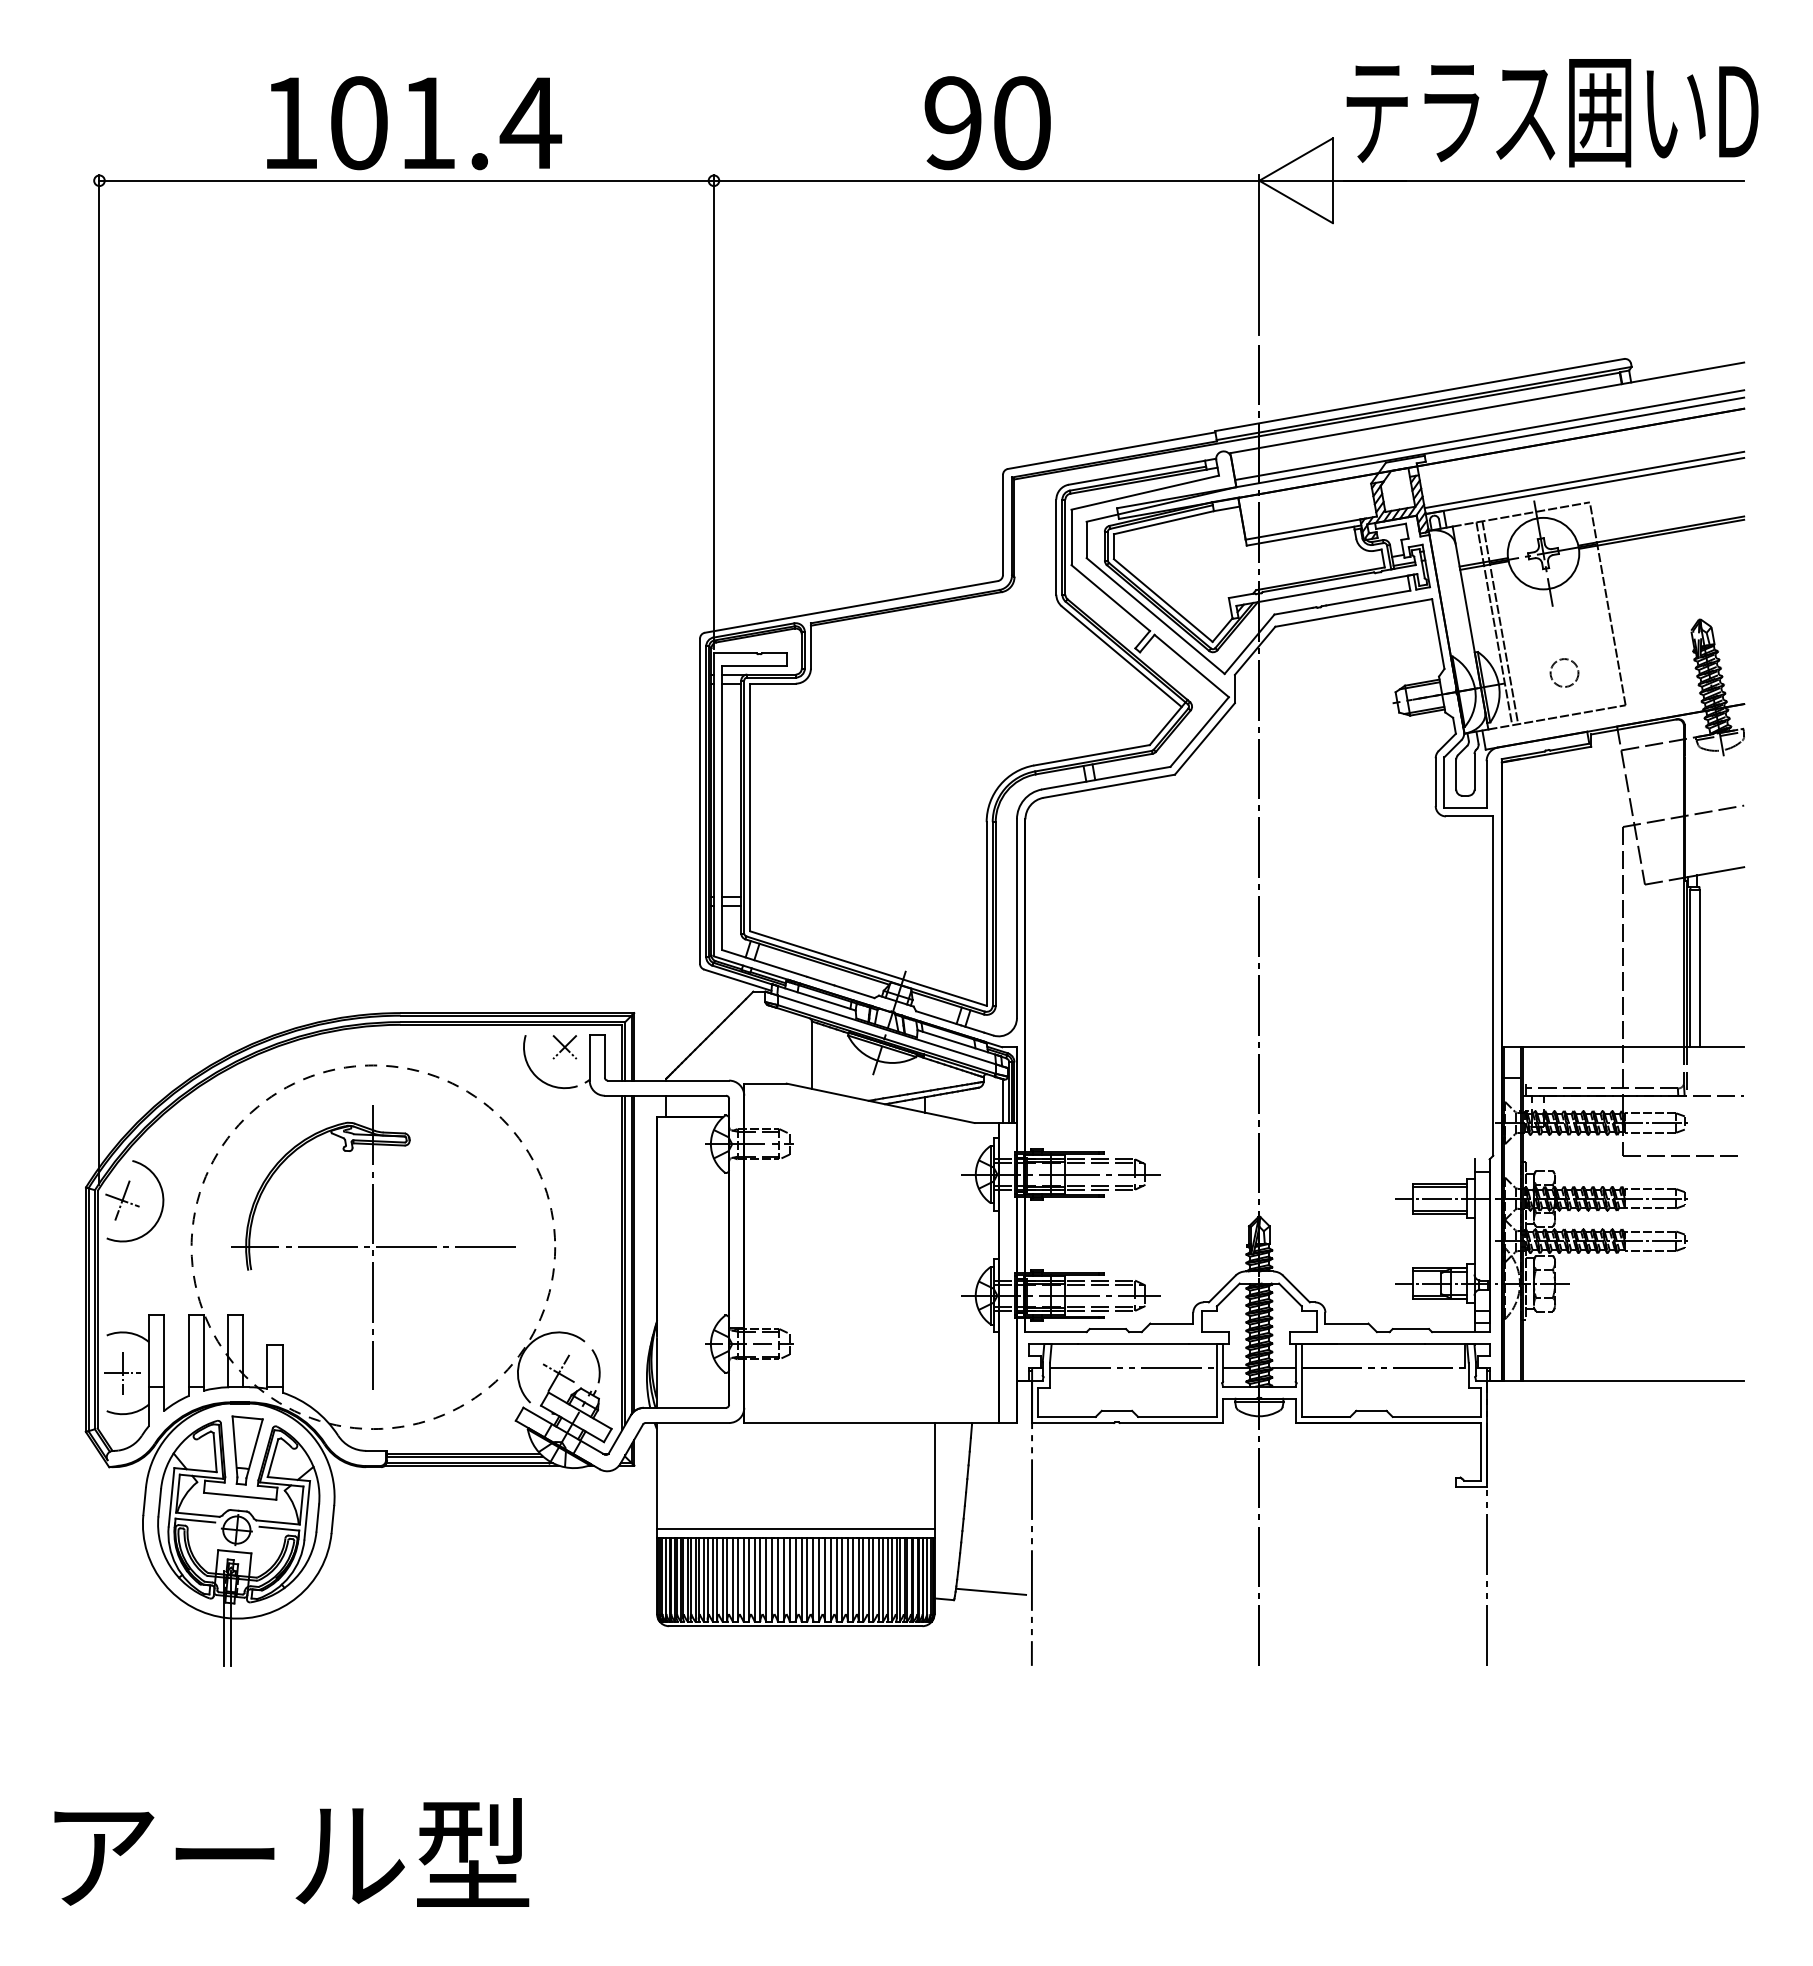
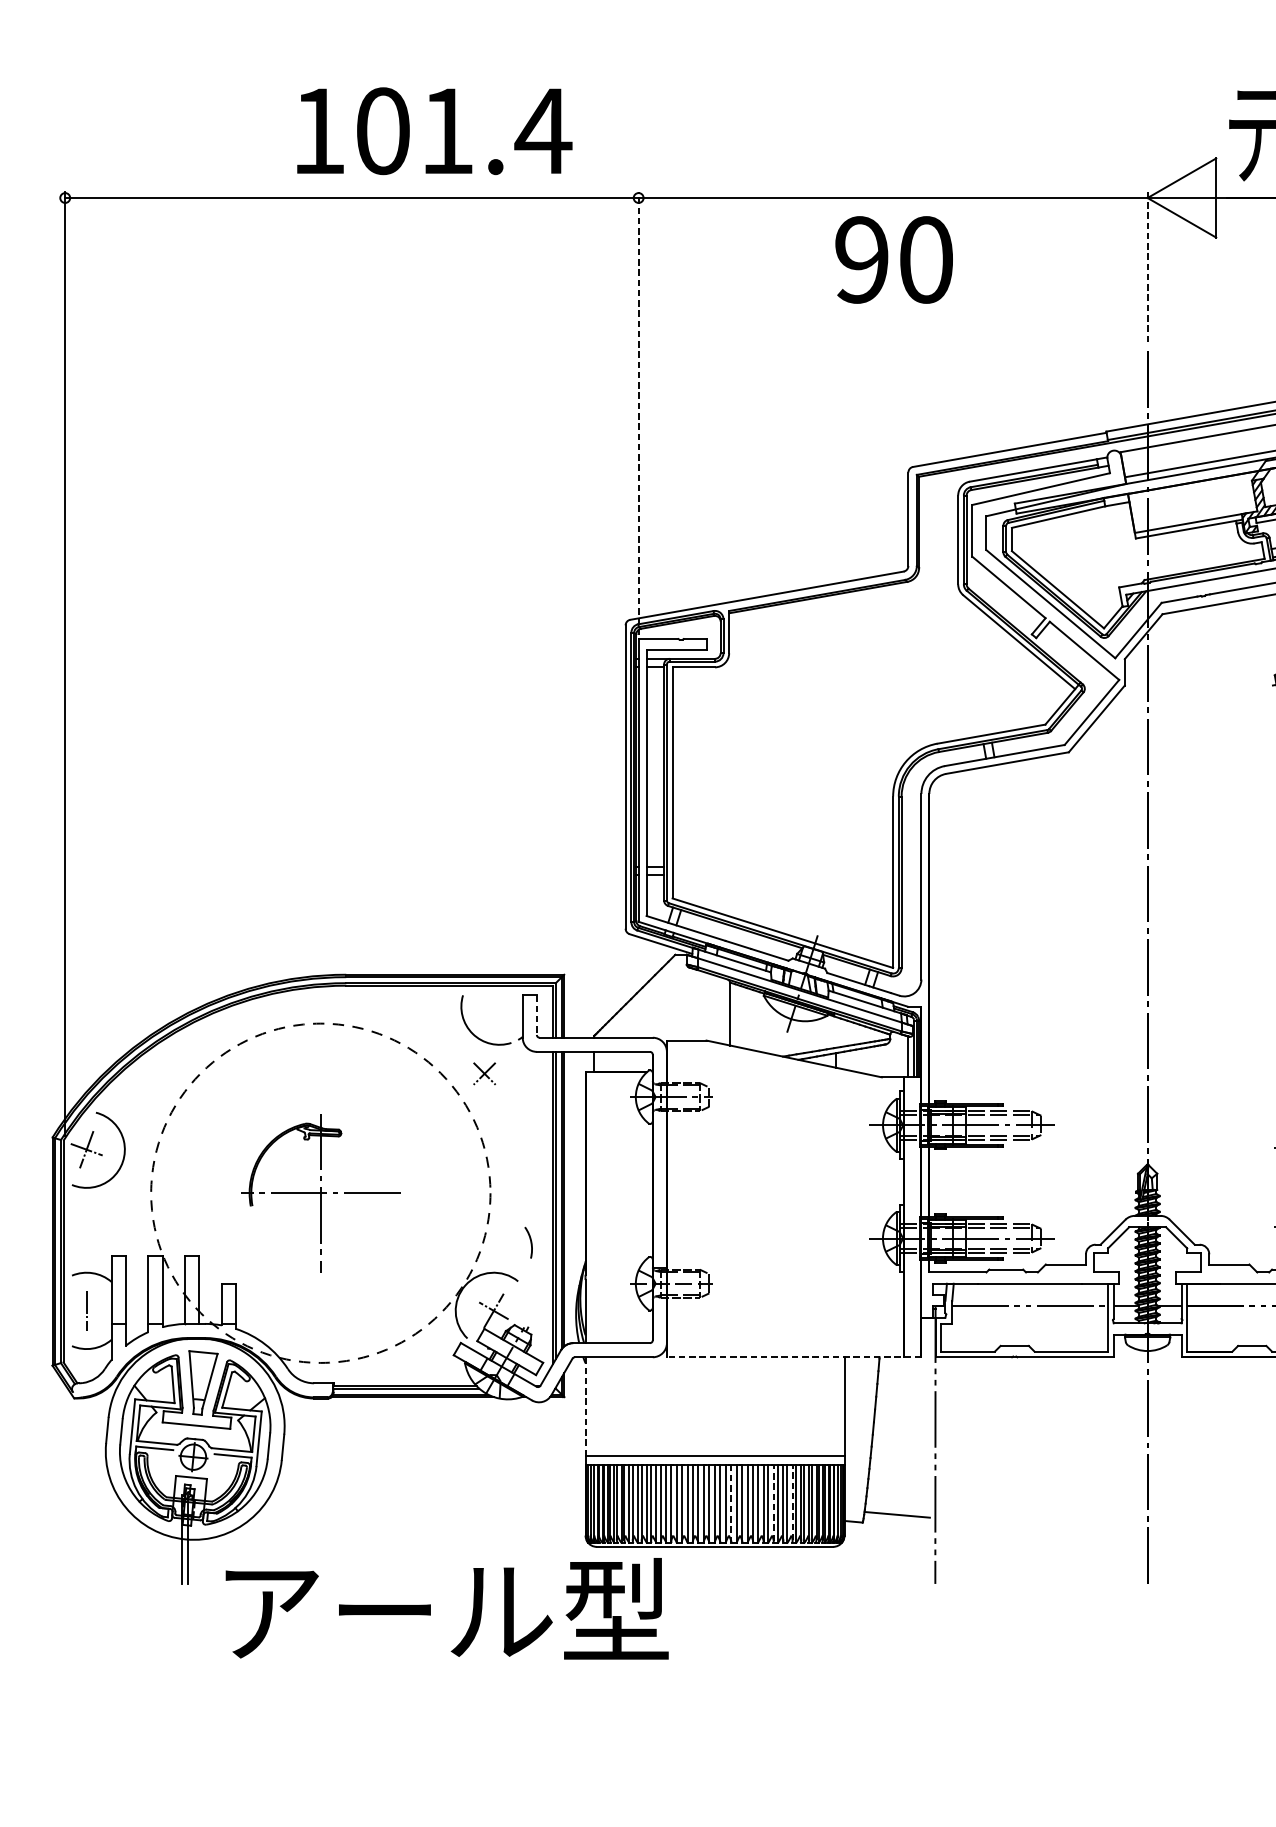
text: (414, 123) -> (434, 131), moved
text: (987, 123) -> (893, 260), moved
line: (1259, 254) -> (1147, 266), solid -> dashed
line: (713, 411) -> (638, 413), solid -> dashed
part: (564, 1047) -> (484, 1074), moved
line: (604, 1056) -> (536, 1015), solid -> dashed
part: (373, 1247) -> (320, 1193), size x0.6
arc: (597, 1364) -> (529, 1241), moved
line: (122, 1373) -> (86, 1311), removed
line: (880, 1422) -> (794, 1356), solid -> dashed
line: (657, 1476) -> (585, 1407), solid -> dashed
line: (878, 1578) -> (792, 1502), solid -> dashed
line: (858, 1579) -> (773, 1503), solid -> dashed
line: (813, 1580) -> (731, 1504), solid -> dashed
text: (291, 1852) -> (446, 1608), moved

